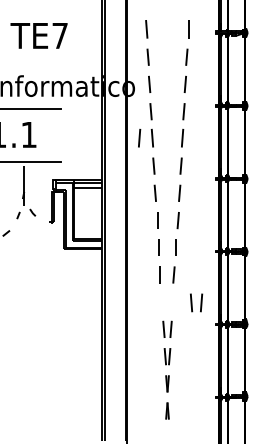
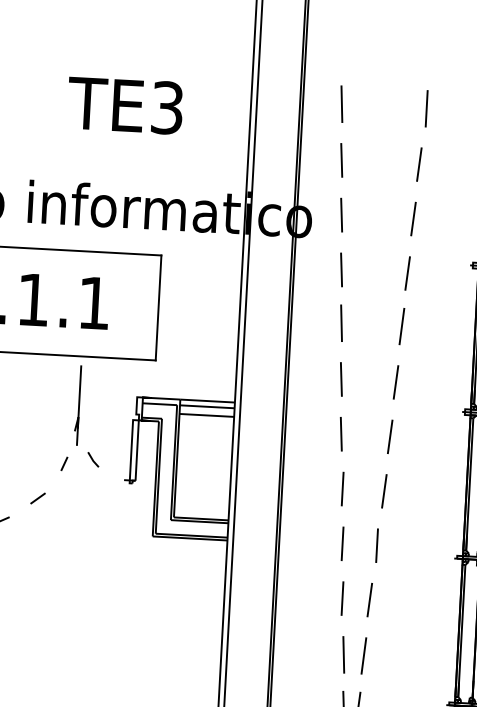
text: (59, 35) -> (166, 107), TE7 -> TE3
line: (61, 135) -> (159, 307), added
line: (139, 138) -> (315, 322), removed
part: (196, 302) -> (353, 654), moved

